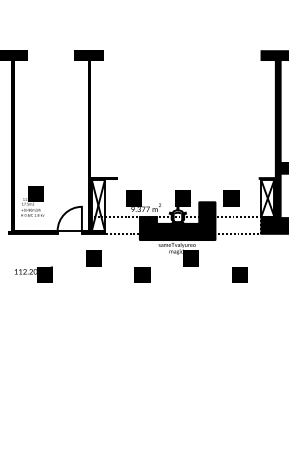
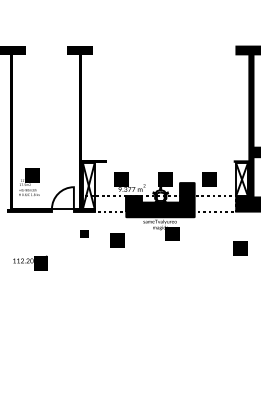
part: (93, 258) -> (84, 233), size x0.6
text: (33, 273) -> (30, 262), moved
part: (142, 274) -> (117, 240), moved
part: (239, 274) -> (240, 248), moved

